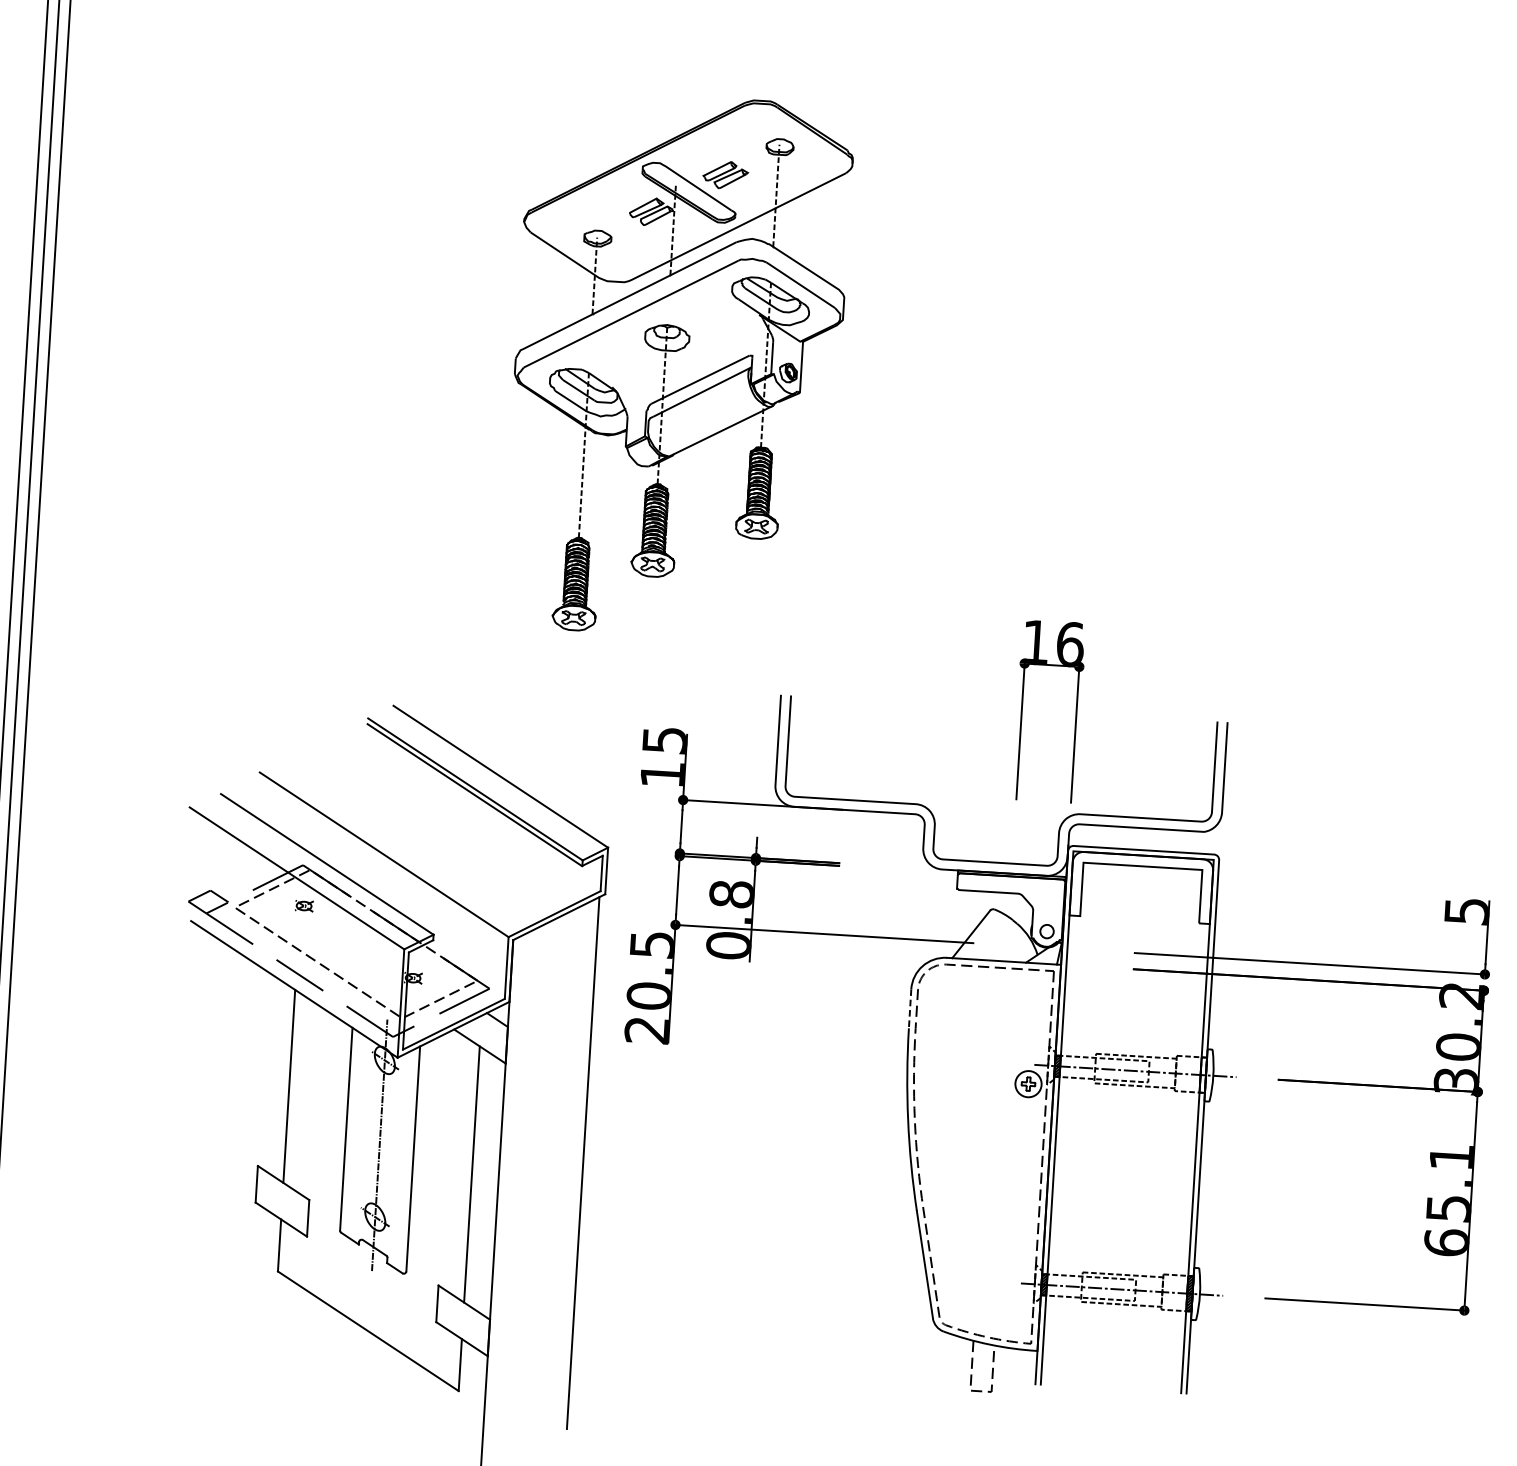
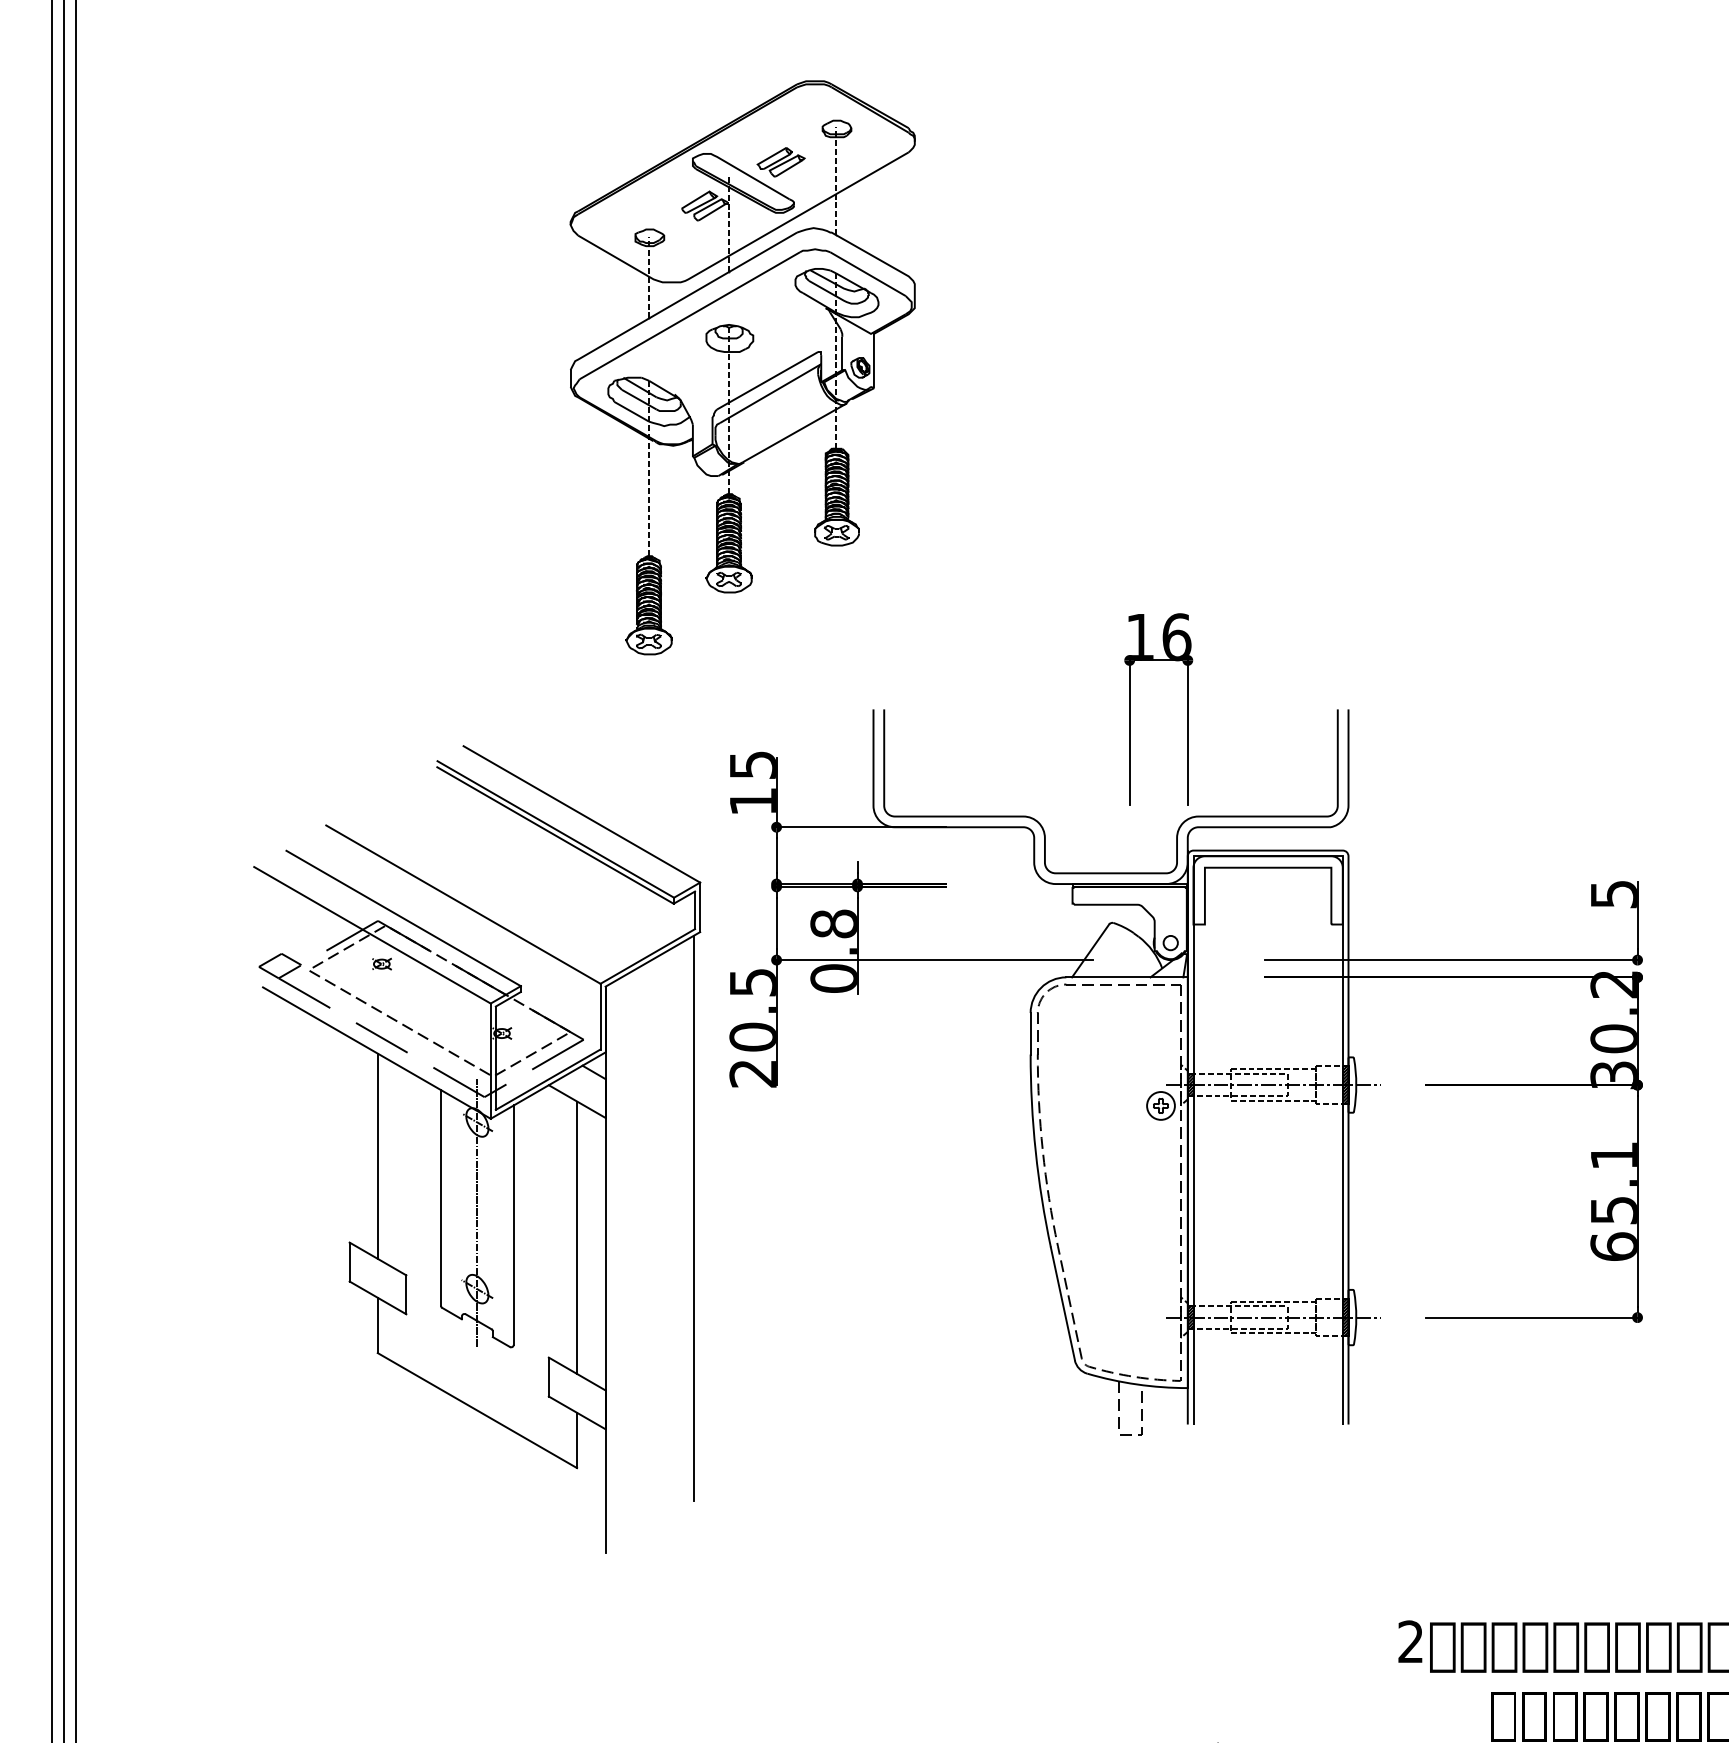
line: (909, 1008) -> (1030, 1033), dashed -> solid
hatch: (1203, 1074) -> (1345, 1084), added

